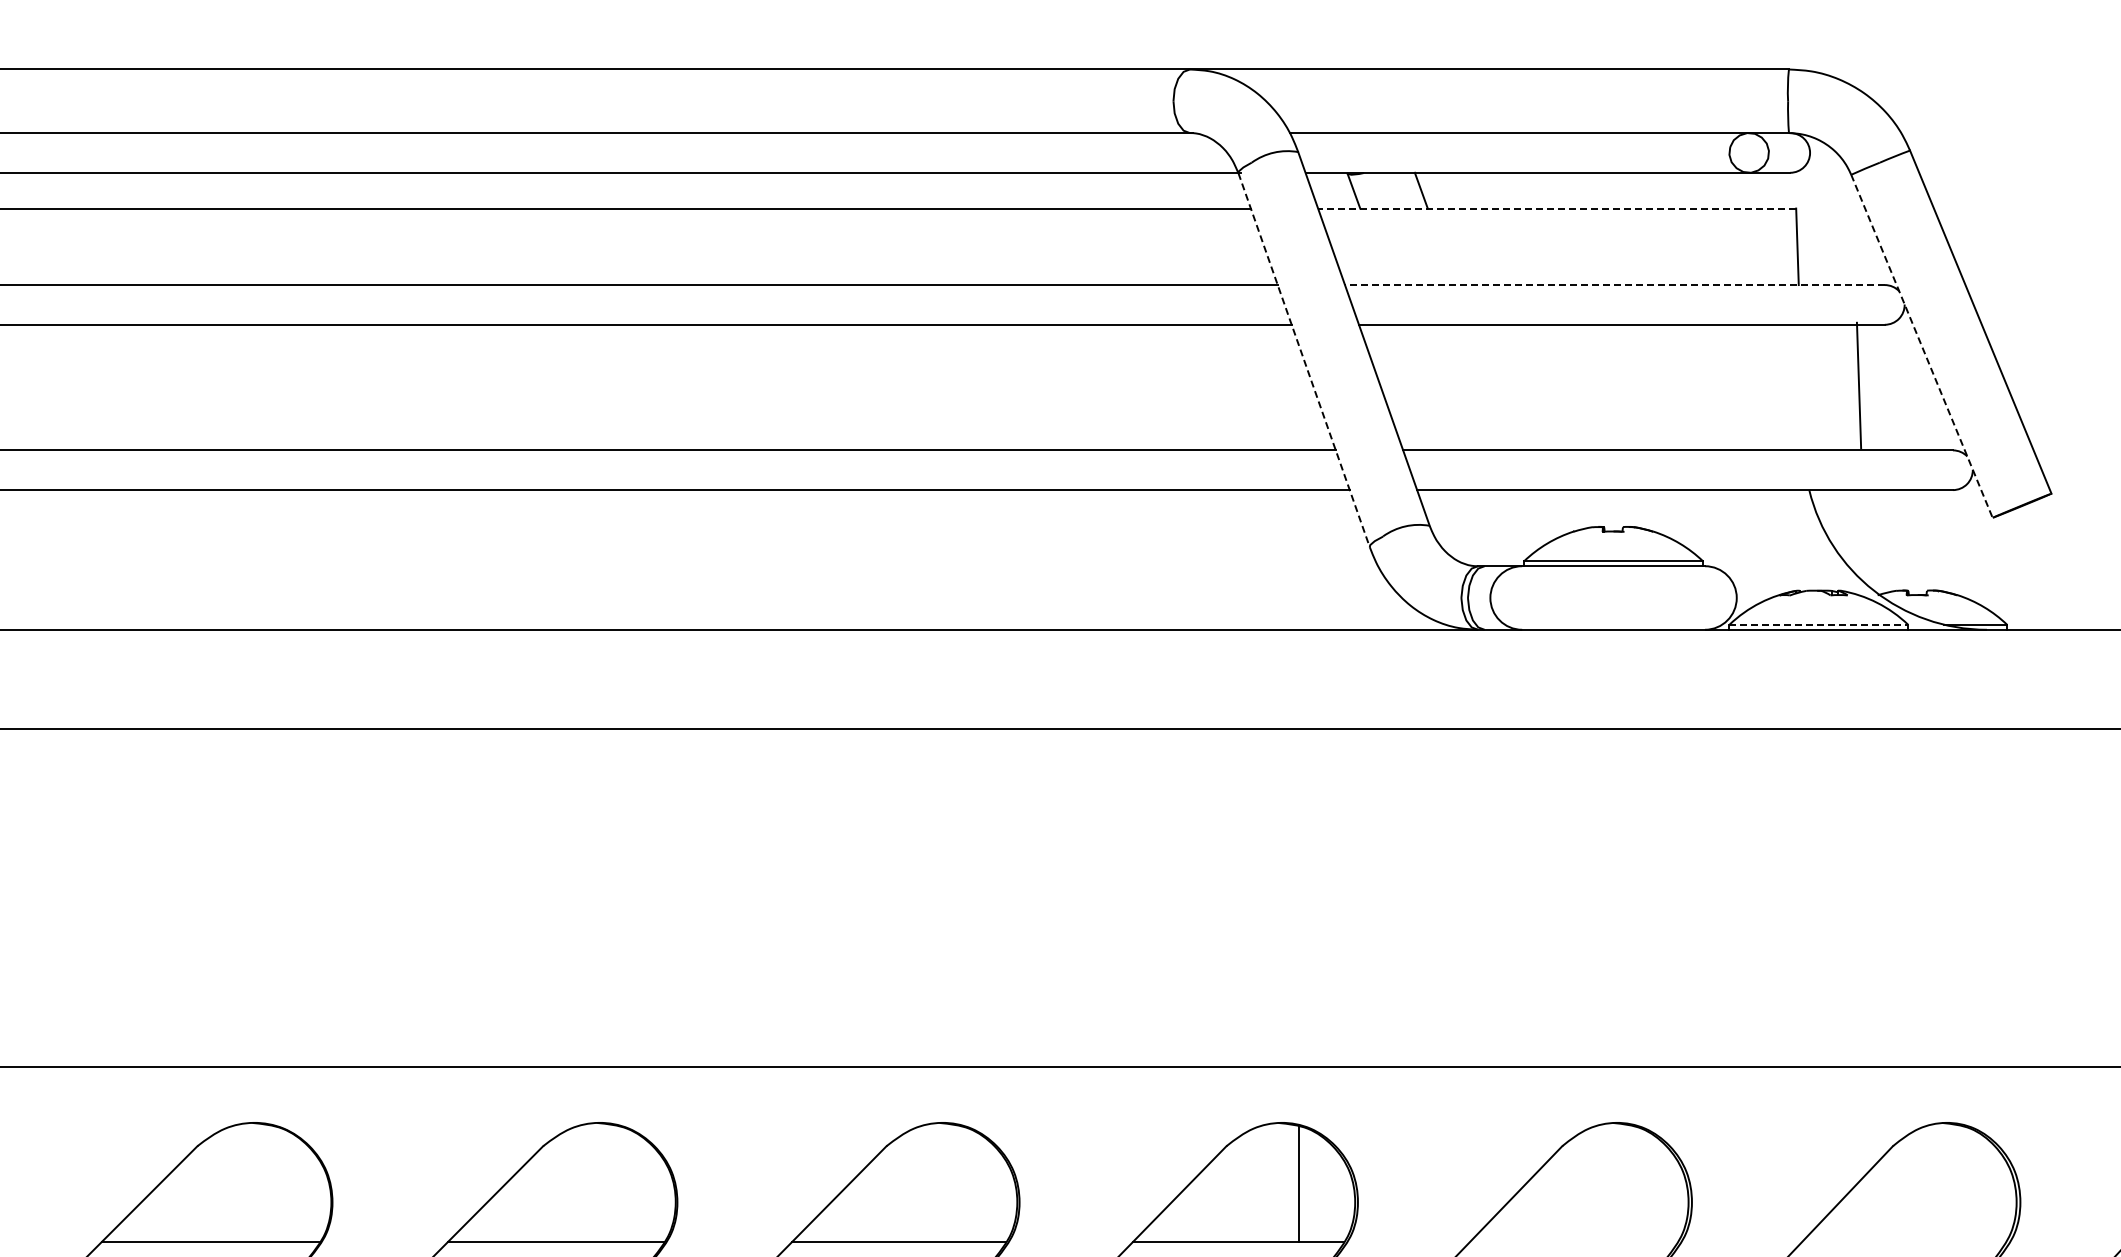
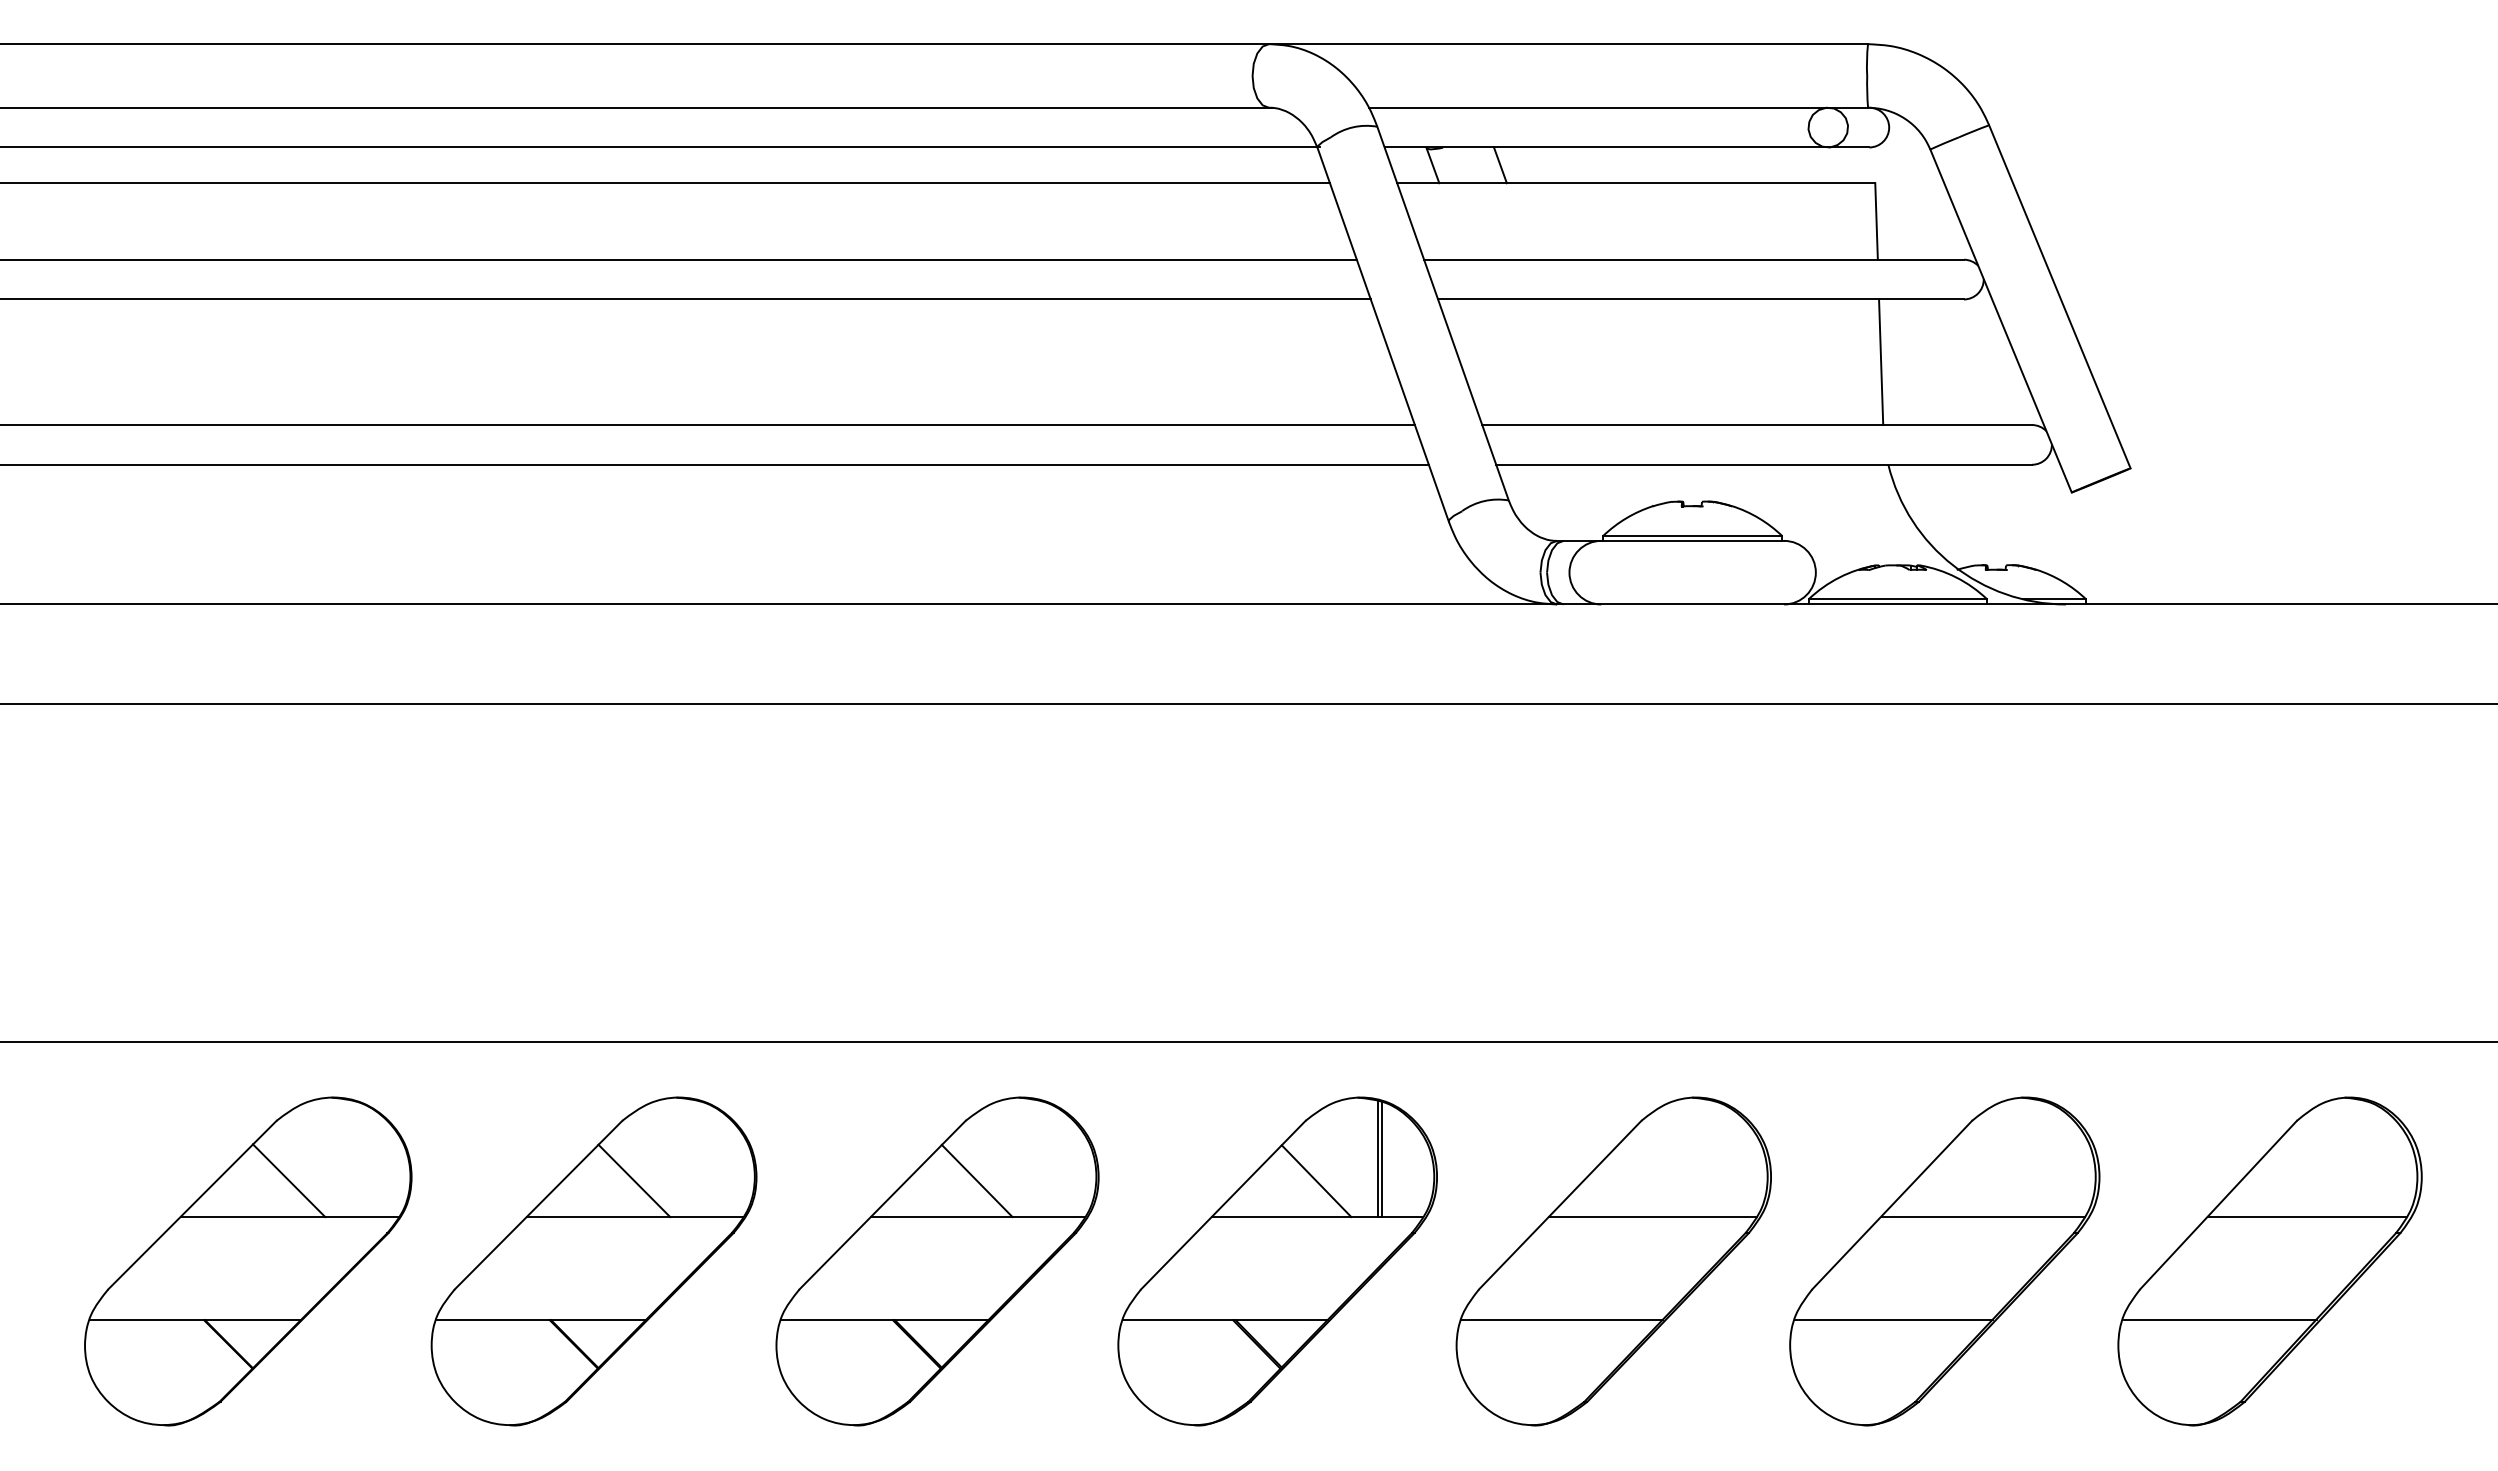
line: (1556, 208) -> (1635, 183), dashed -> solid
line: (1615, 284) -> (1694, 259), dashed -> solid
line: (1922, 346) -> (2001, 321), dashed -> solid
line: (1304, 360) -> (1383, 335), dashed -> solid
line: (1859, 385) -> (1881, 362), moved
line: (1819, 624) -> (1898, 599), dashed -> solid
line: (1303, 1184) -> (1382, 1159), added
line: (209, 1205) -> (288, 1180), added
line: (555, 1205) -> (634, 1180), added
line: (897, 1205) -> (976, 1180), added
line: (1237, 1206) -> (1316, 1181), added
line: (1573, 1242) -> (1652, 1217), added
line: (1904, 1242) -> (1983, 1217), added

